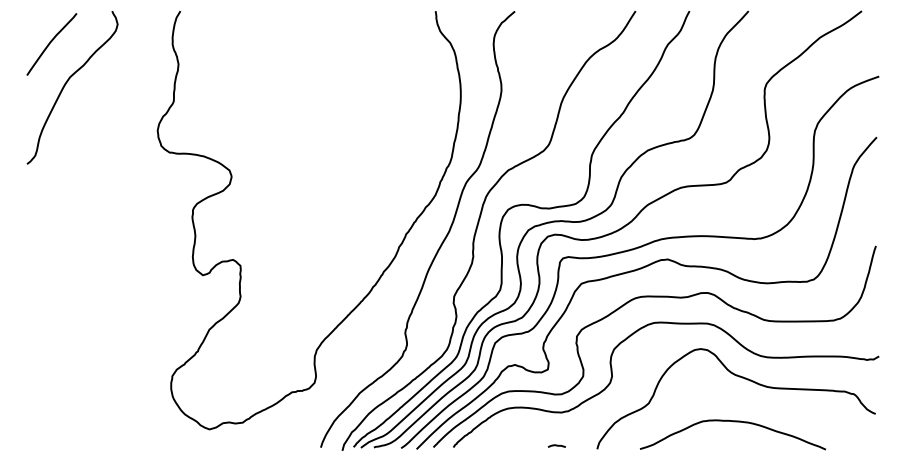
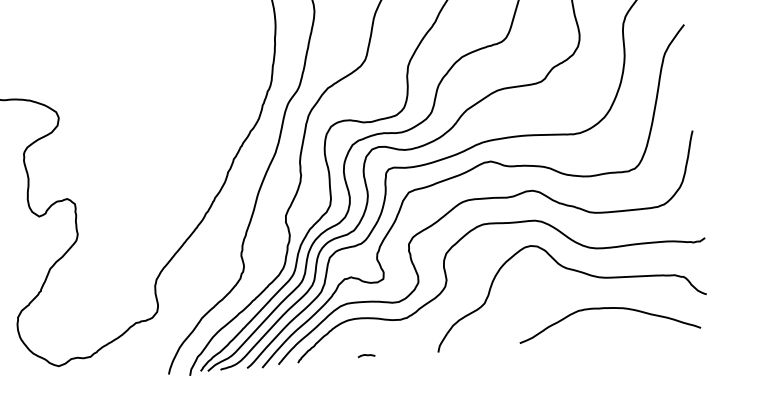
curve: (733, 422) -> (608, 309), moved
line: (556, 445) -> (366, 355), moved

